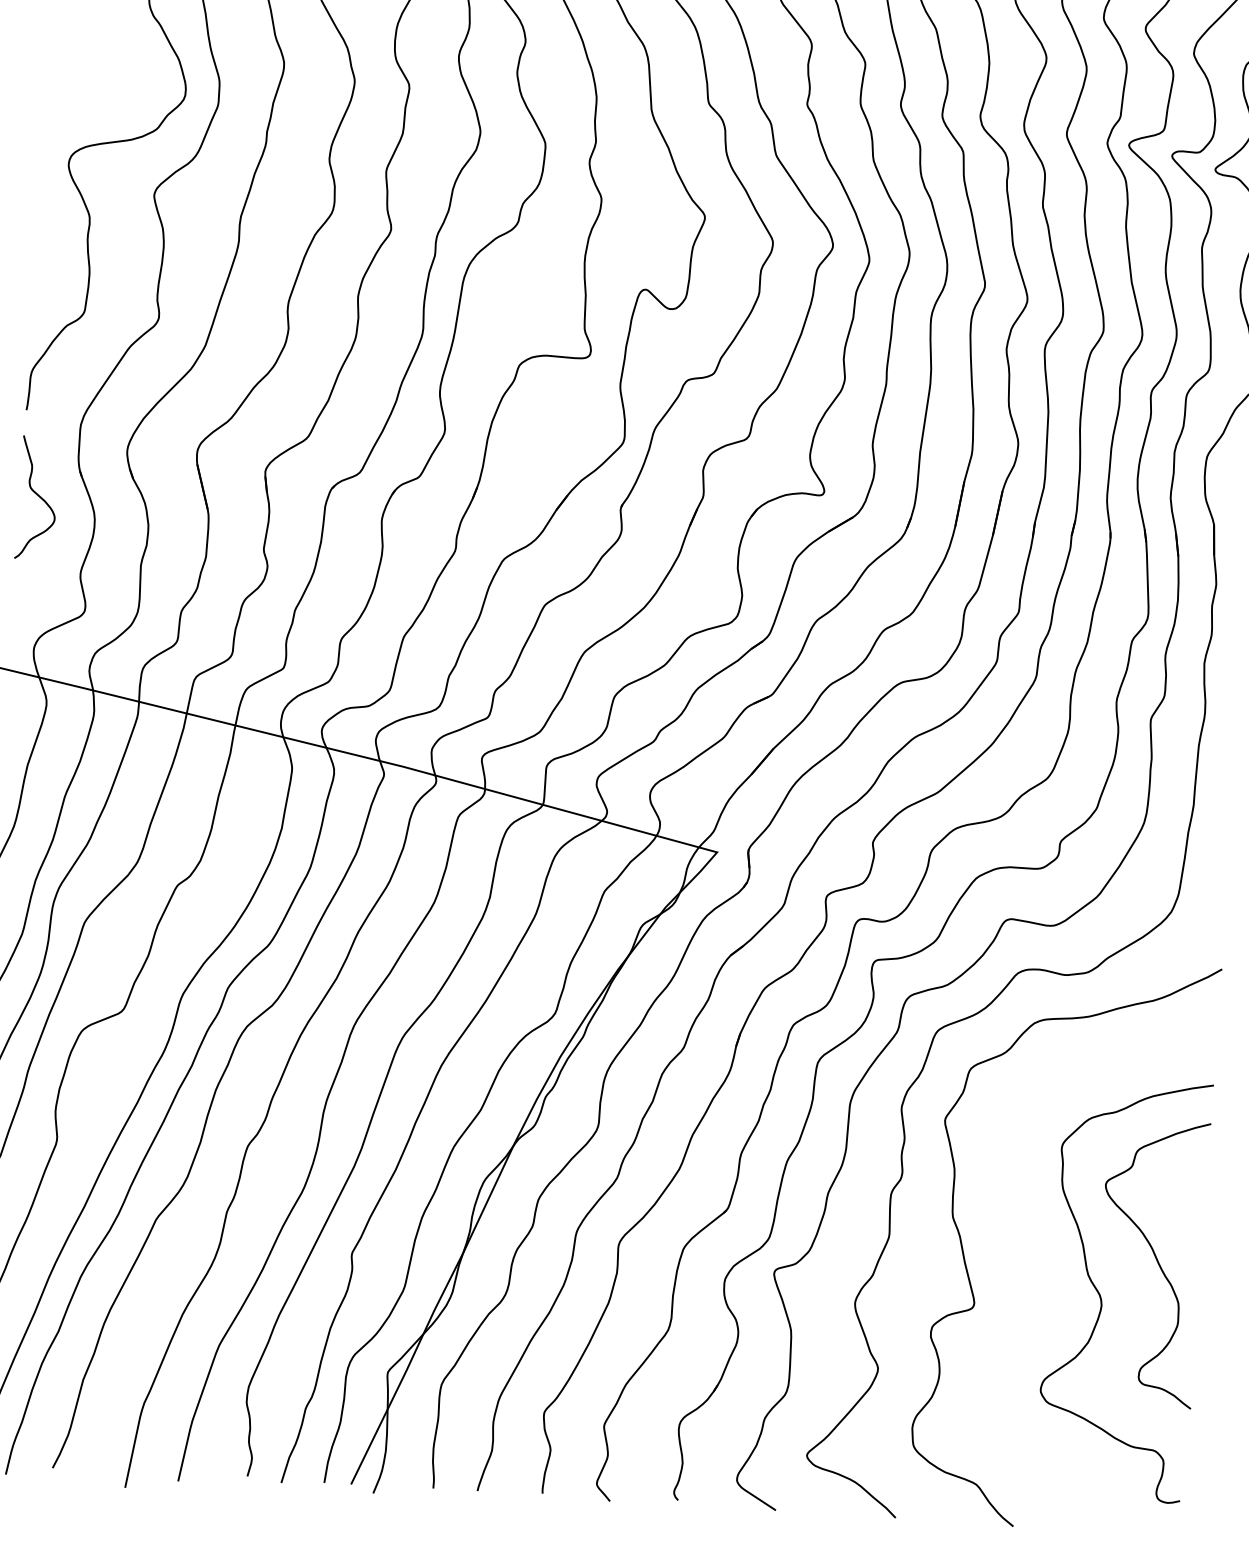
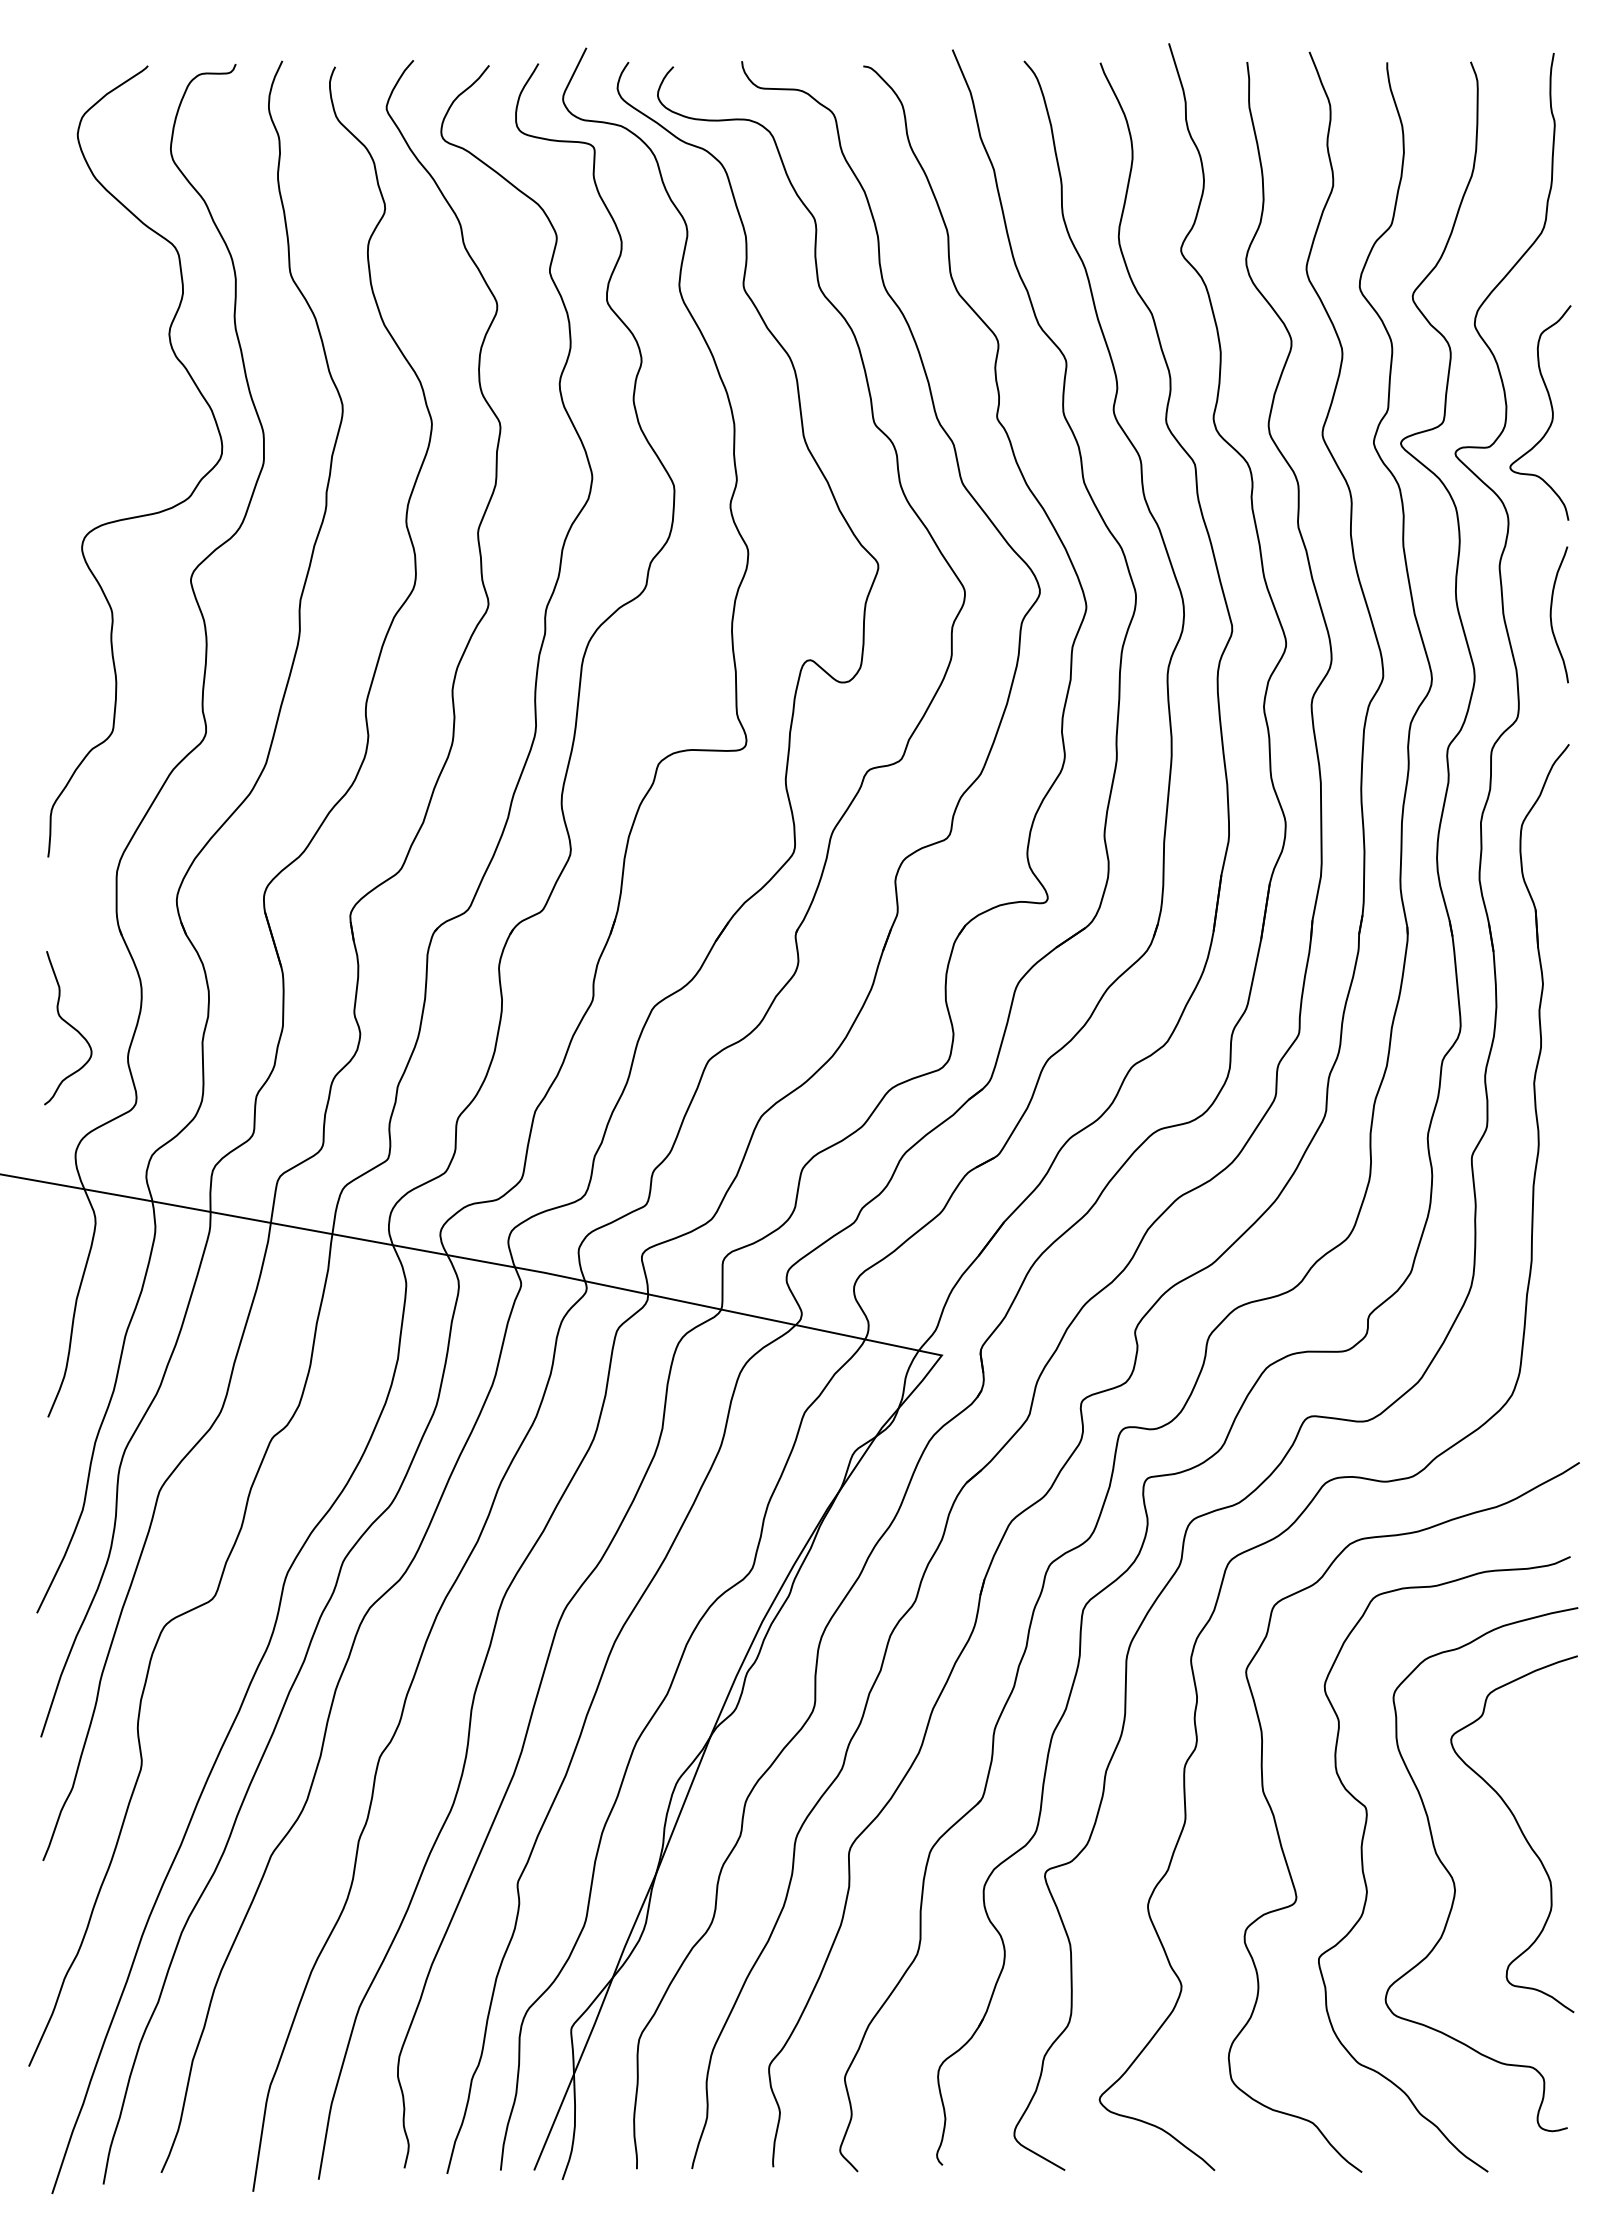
curve: (39, 496) -> (70, 1026), moved
curve: (1031, 1294) -> (1366, 1882), added

